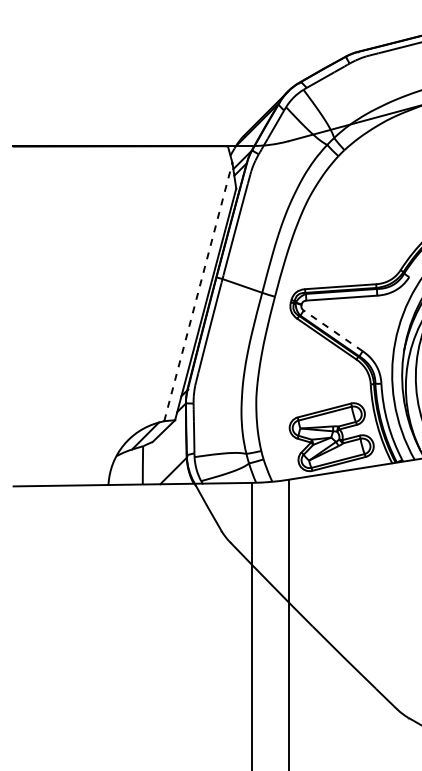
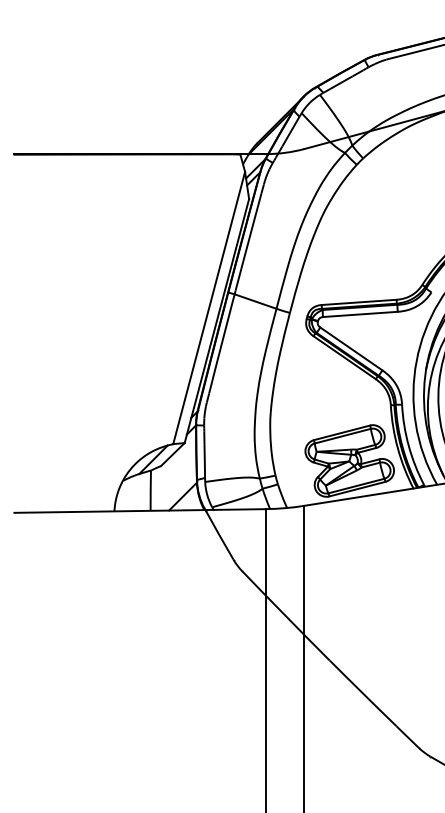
line: (198, 292) -> (209, 308), dashed -> solid
line: (333, 330) -> (351, 348), dashed -> solid

